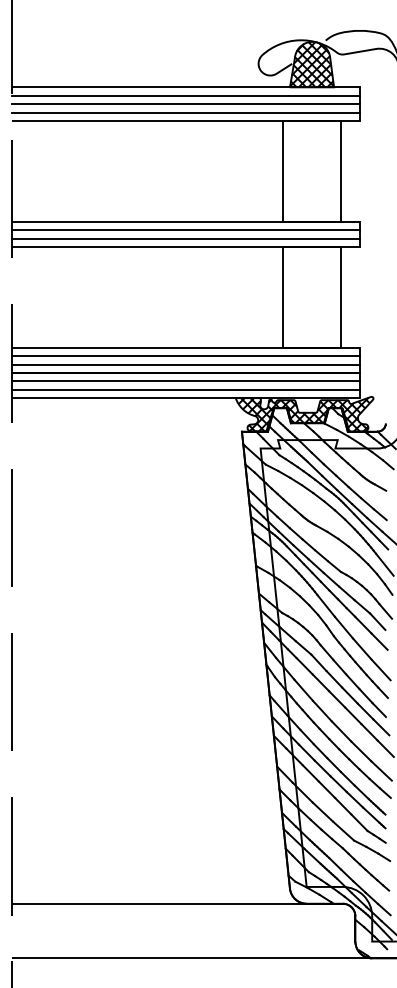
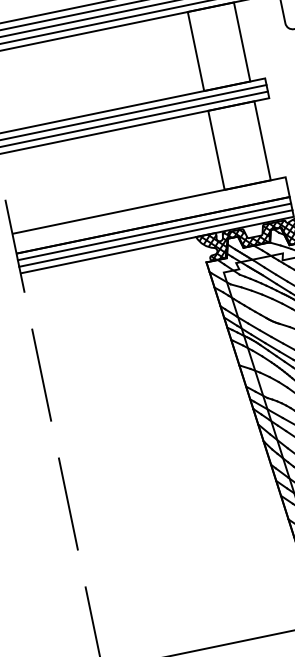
line: (185, 356) -> (150, 212), removed
line: (185, 364) -> (151, 218), removed

